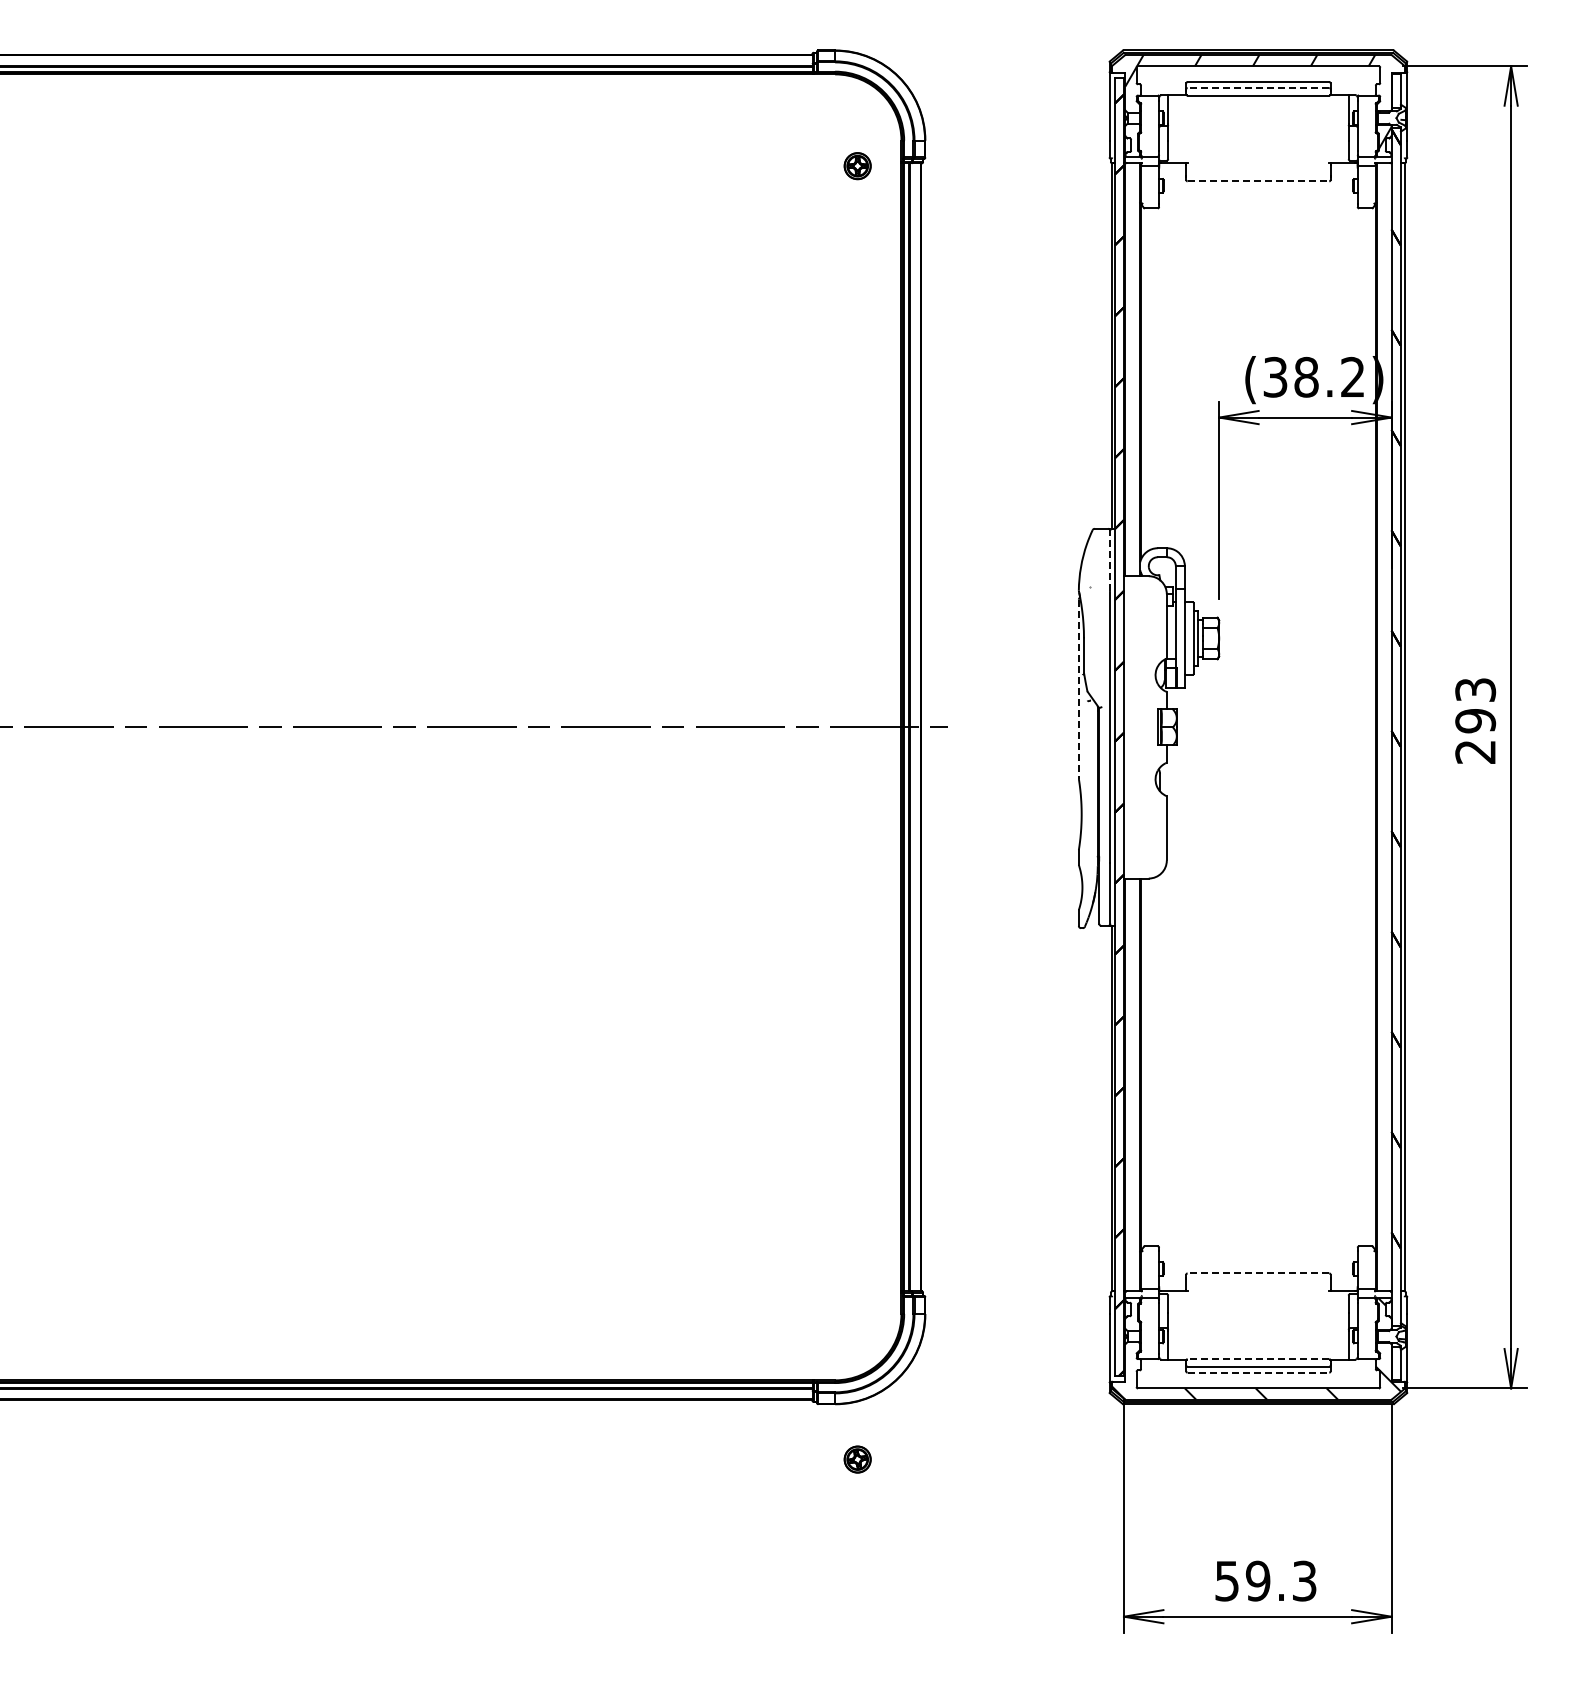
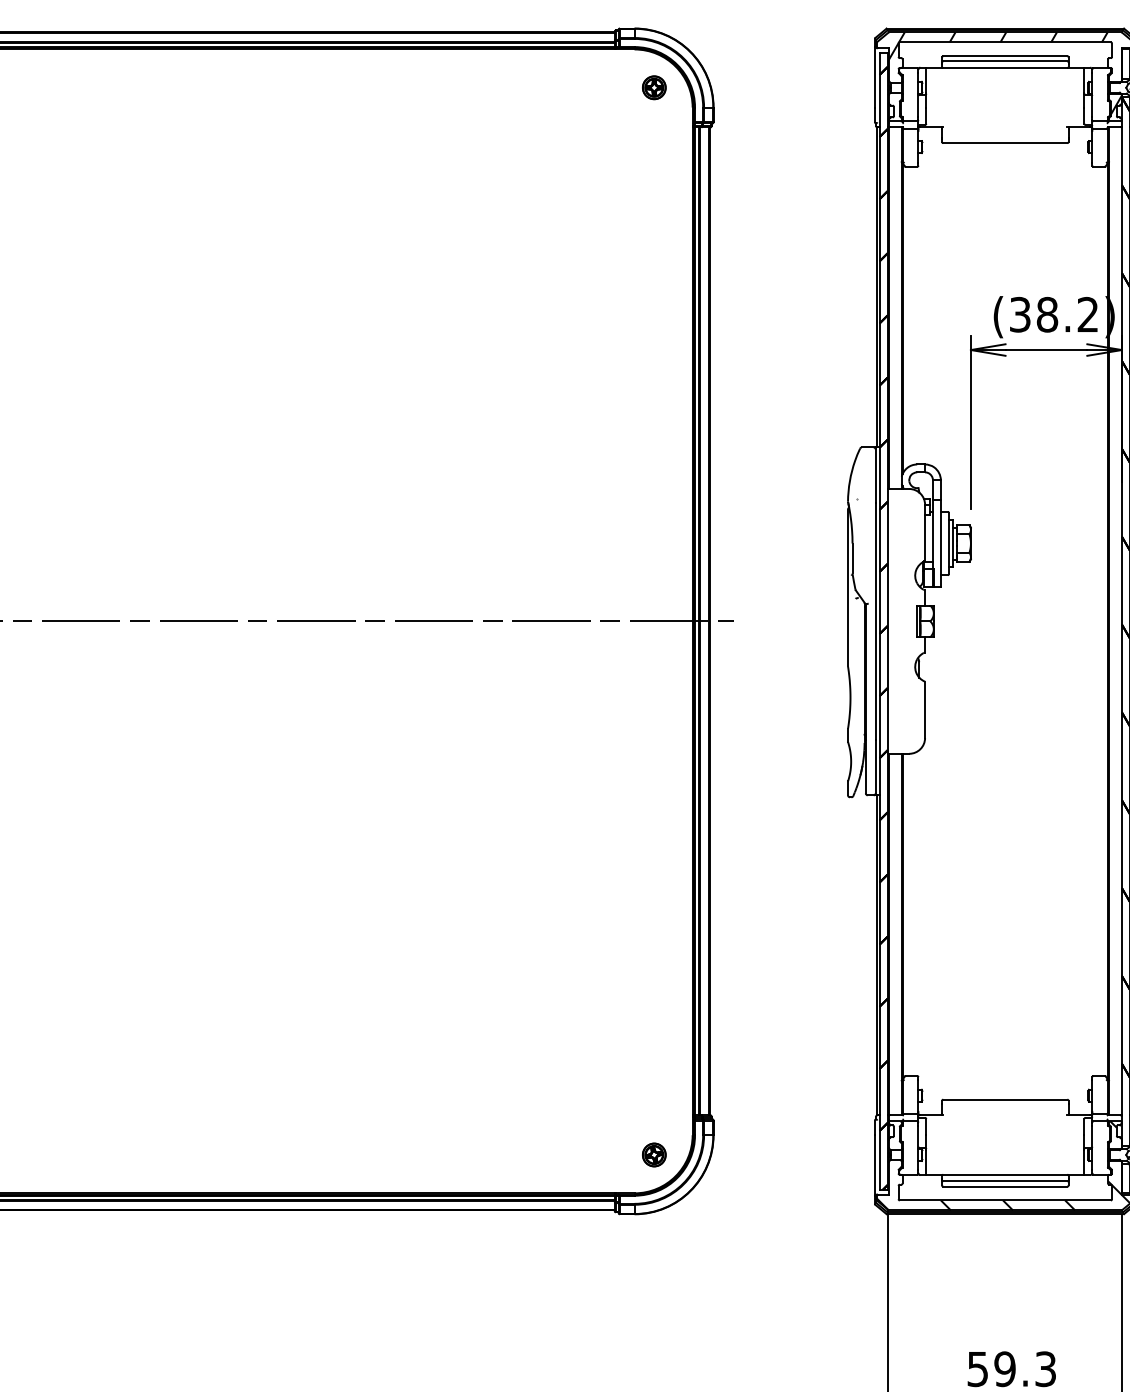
line: (1258, 87) -> (1005, 60), dashed -> solid
part: (857, 166) -> (654, 88), moved
line: (1258, 181) -> (1005, 143), dashed -> solid
line: (1110, 560) -> (875, 475), dashed -> solid
line: (1078, 689) -> (847, 588), dashed -> solid
line: (1258, 1273) -> (1005, 1099), dashed -> solid
line: (1258, 1359) -> (1005, 1175), dashed -> solid
line: (1258, 1372) -> (1005, 1186), dashed -> solid
part: (857, 1459) -> (654, 1154), moved

